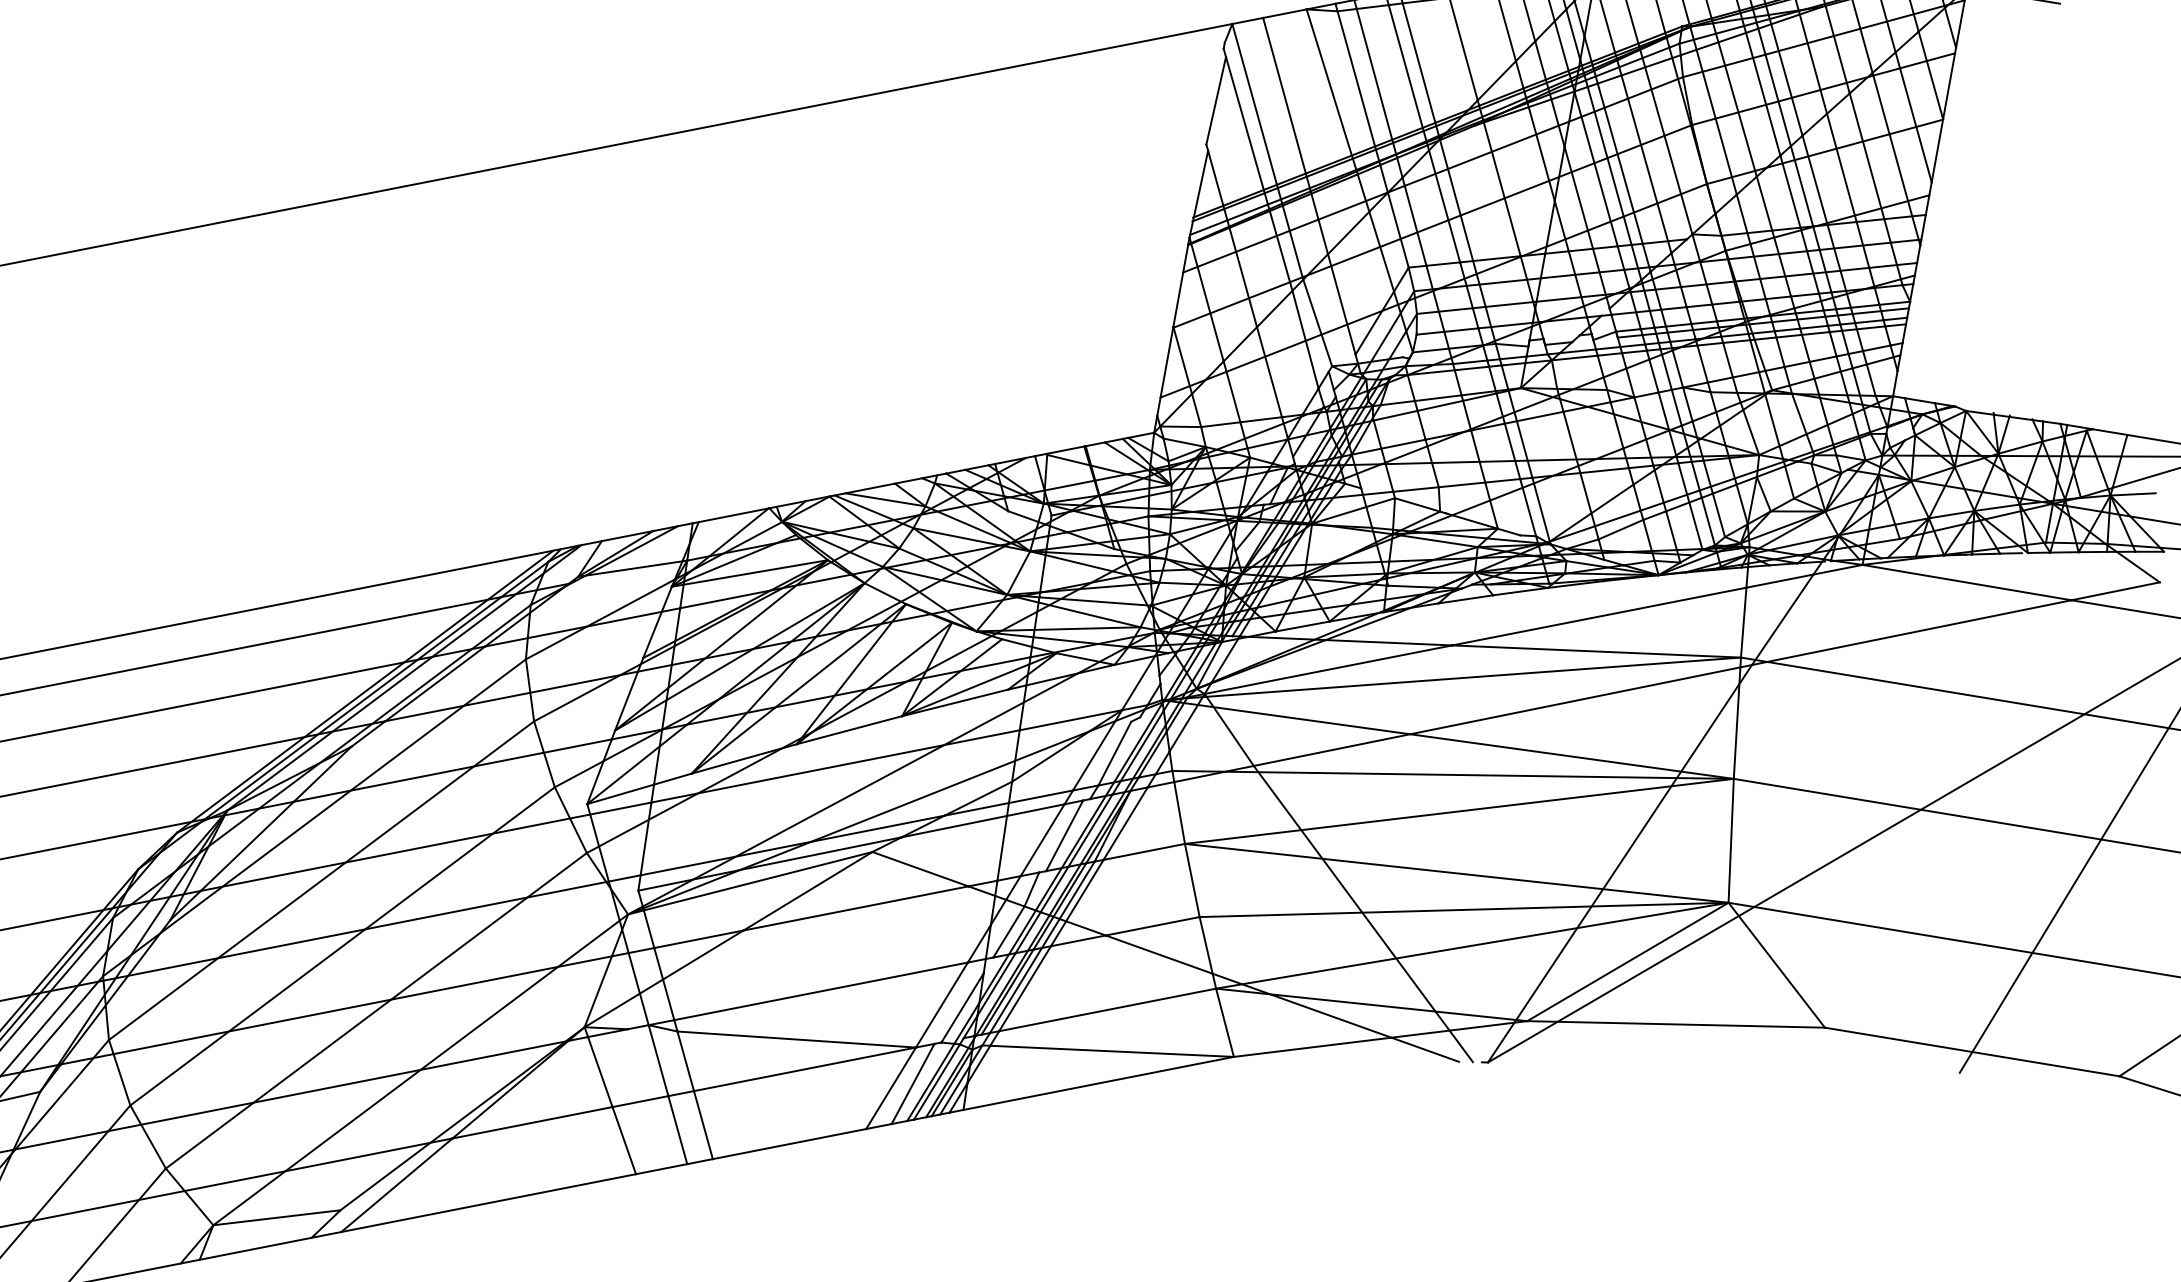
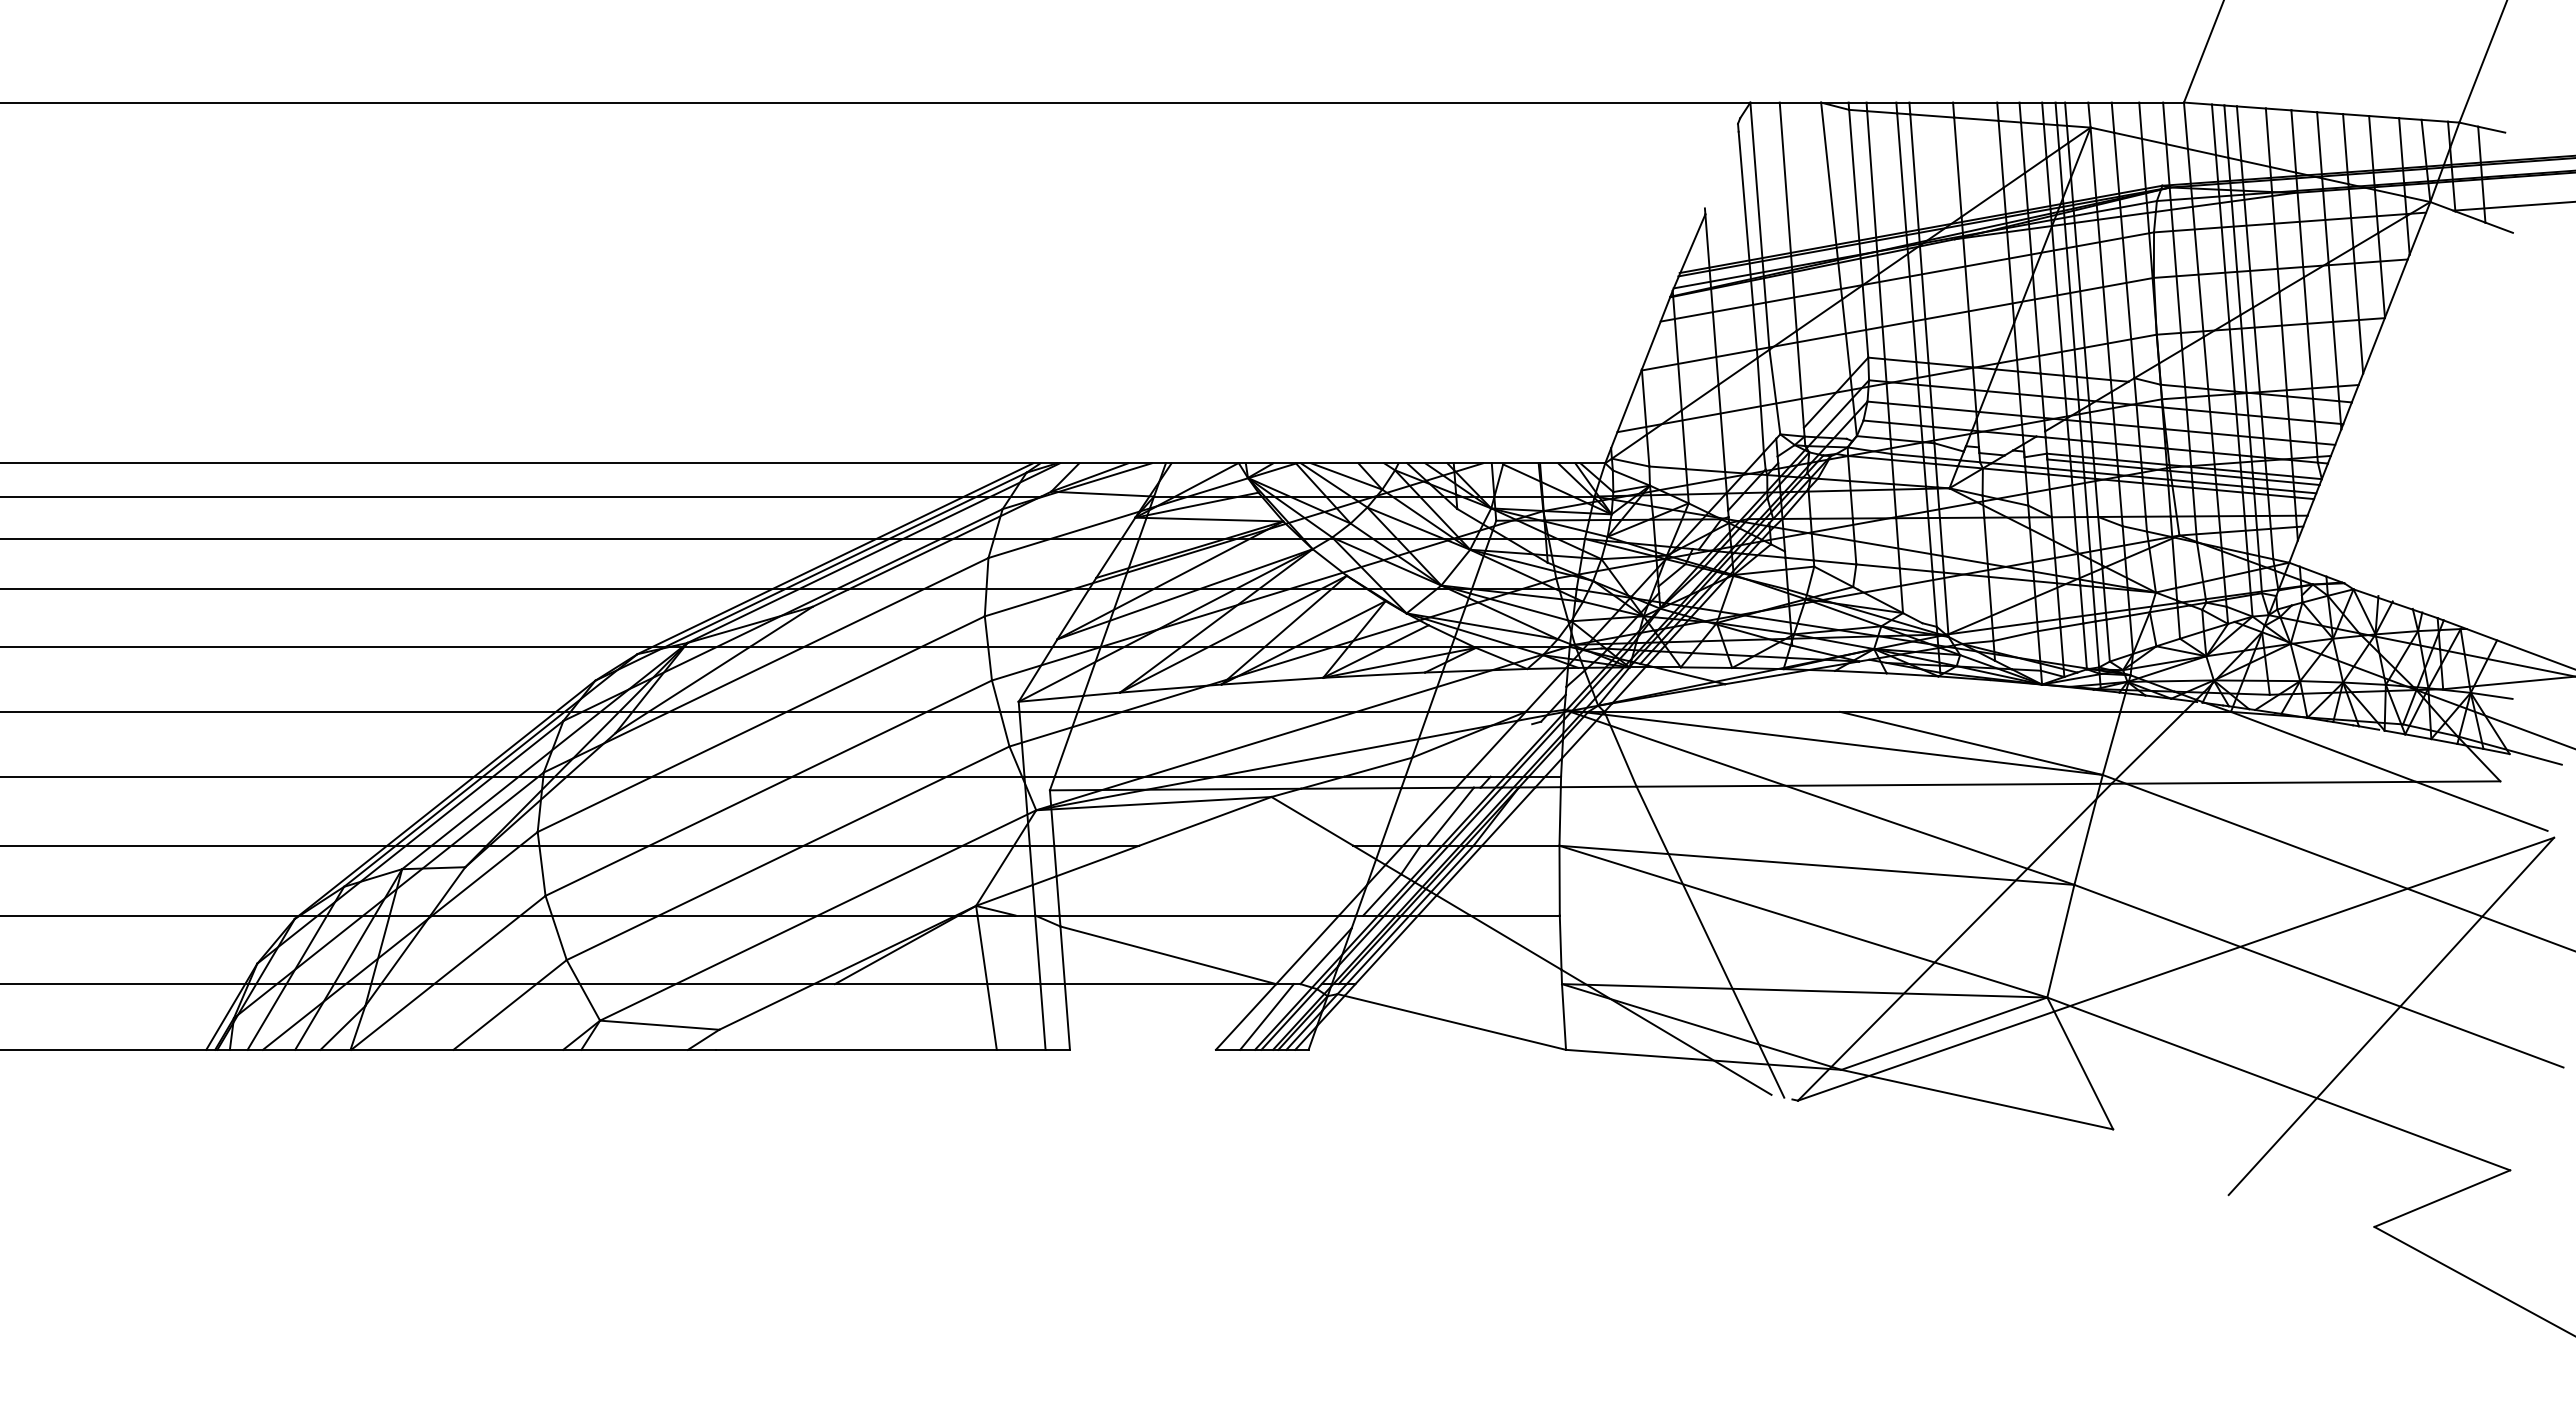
line: (1215, 100) -> (1721, 169), removed
line: (1388, 642) -> (1782, 697), removed
line: (1114, 753) -> (1511, 750), removed
line: (1452, 774) -> (1817, 830), removed
line: (856, 908) -> (1246, 845), removed
line: (1464, 909) -> (1803, 956), removed
line: (1107, 1010) -> (1458, 984), removed
line: (1971, 1051) -> (2243, 1177), removed
line: (1098, 1083) -> (1437, 1049), removed
line: (788, 1143) -> (1142, 1049), removed
line: (396, 1184) -> (775, 1016), removed

